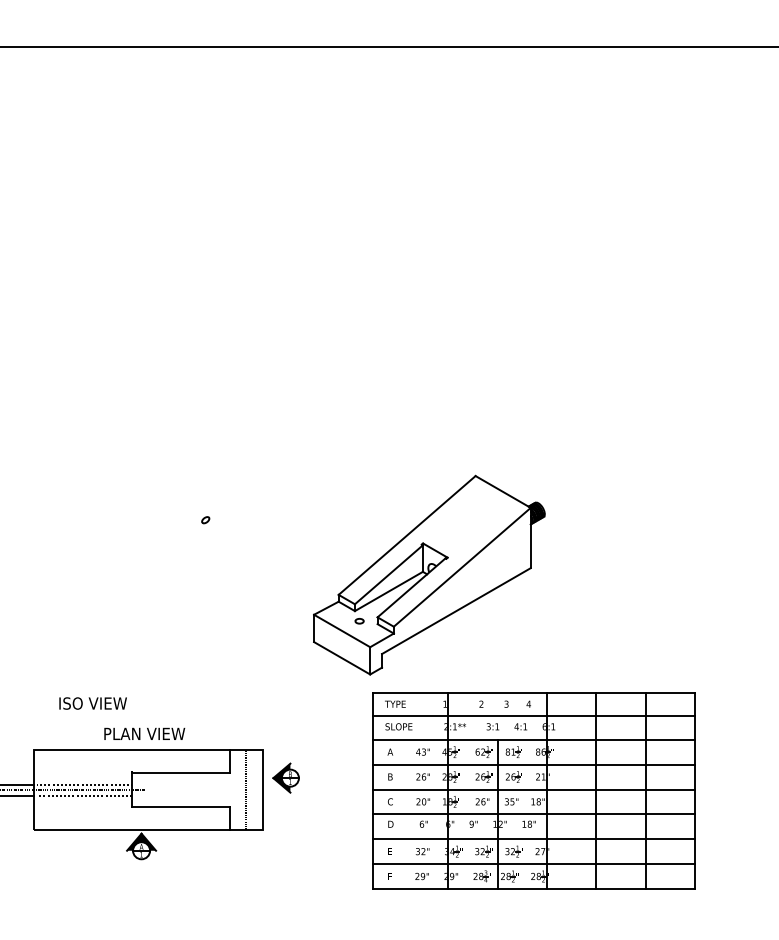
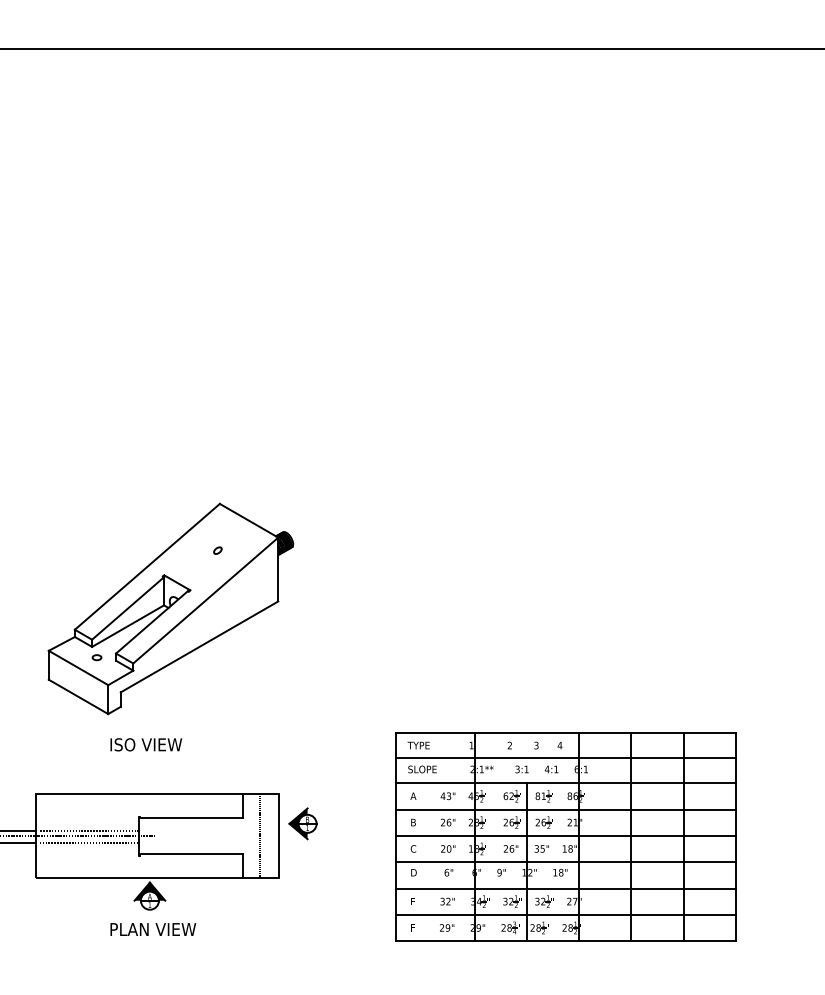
part: (429, 574) -> (171, 608), moved
text: (92, 703) -> (145, 744), moved
text: (144, 733) -> (153, 929), moved

